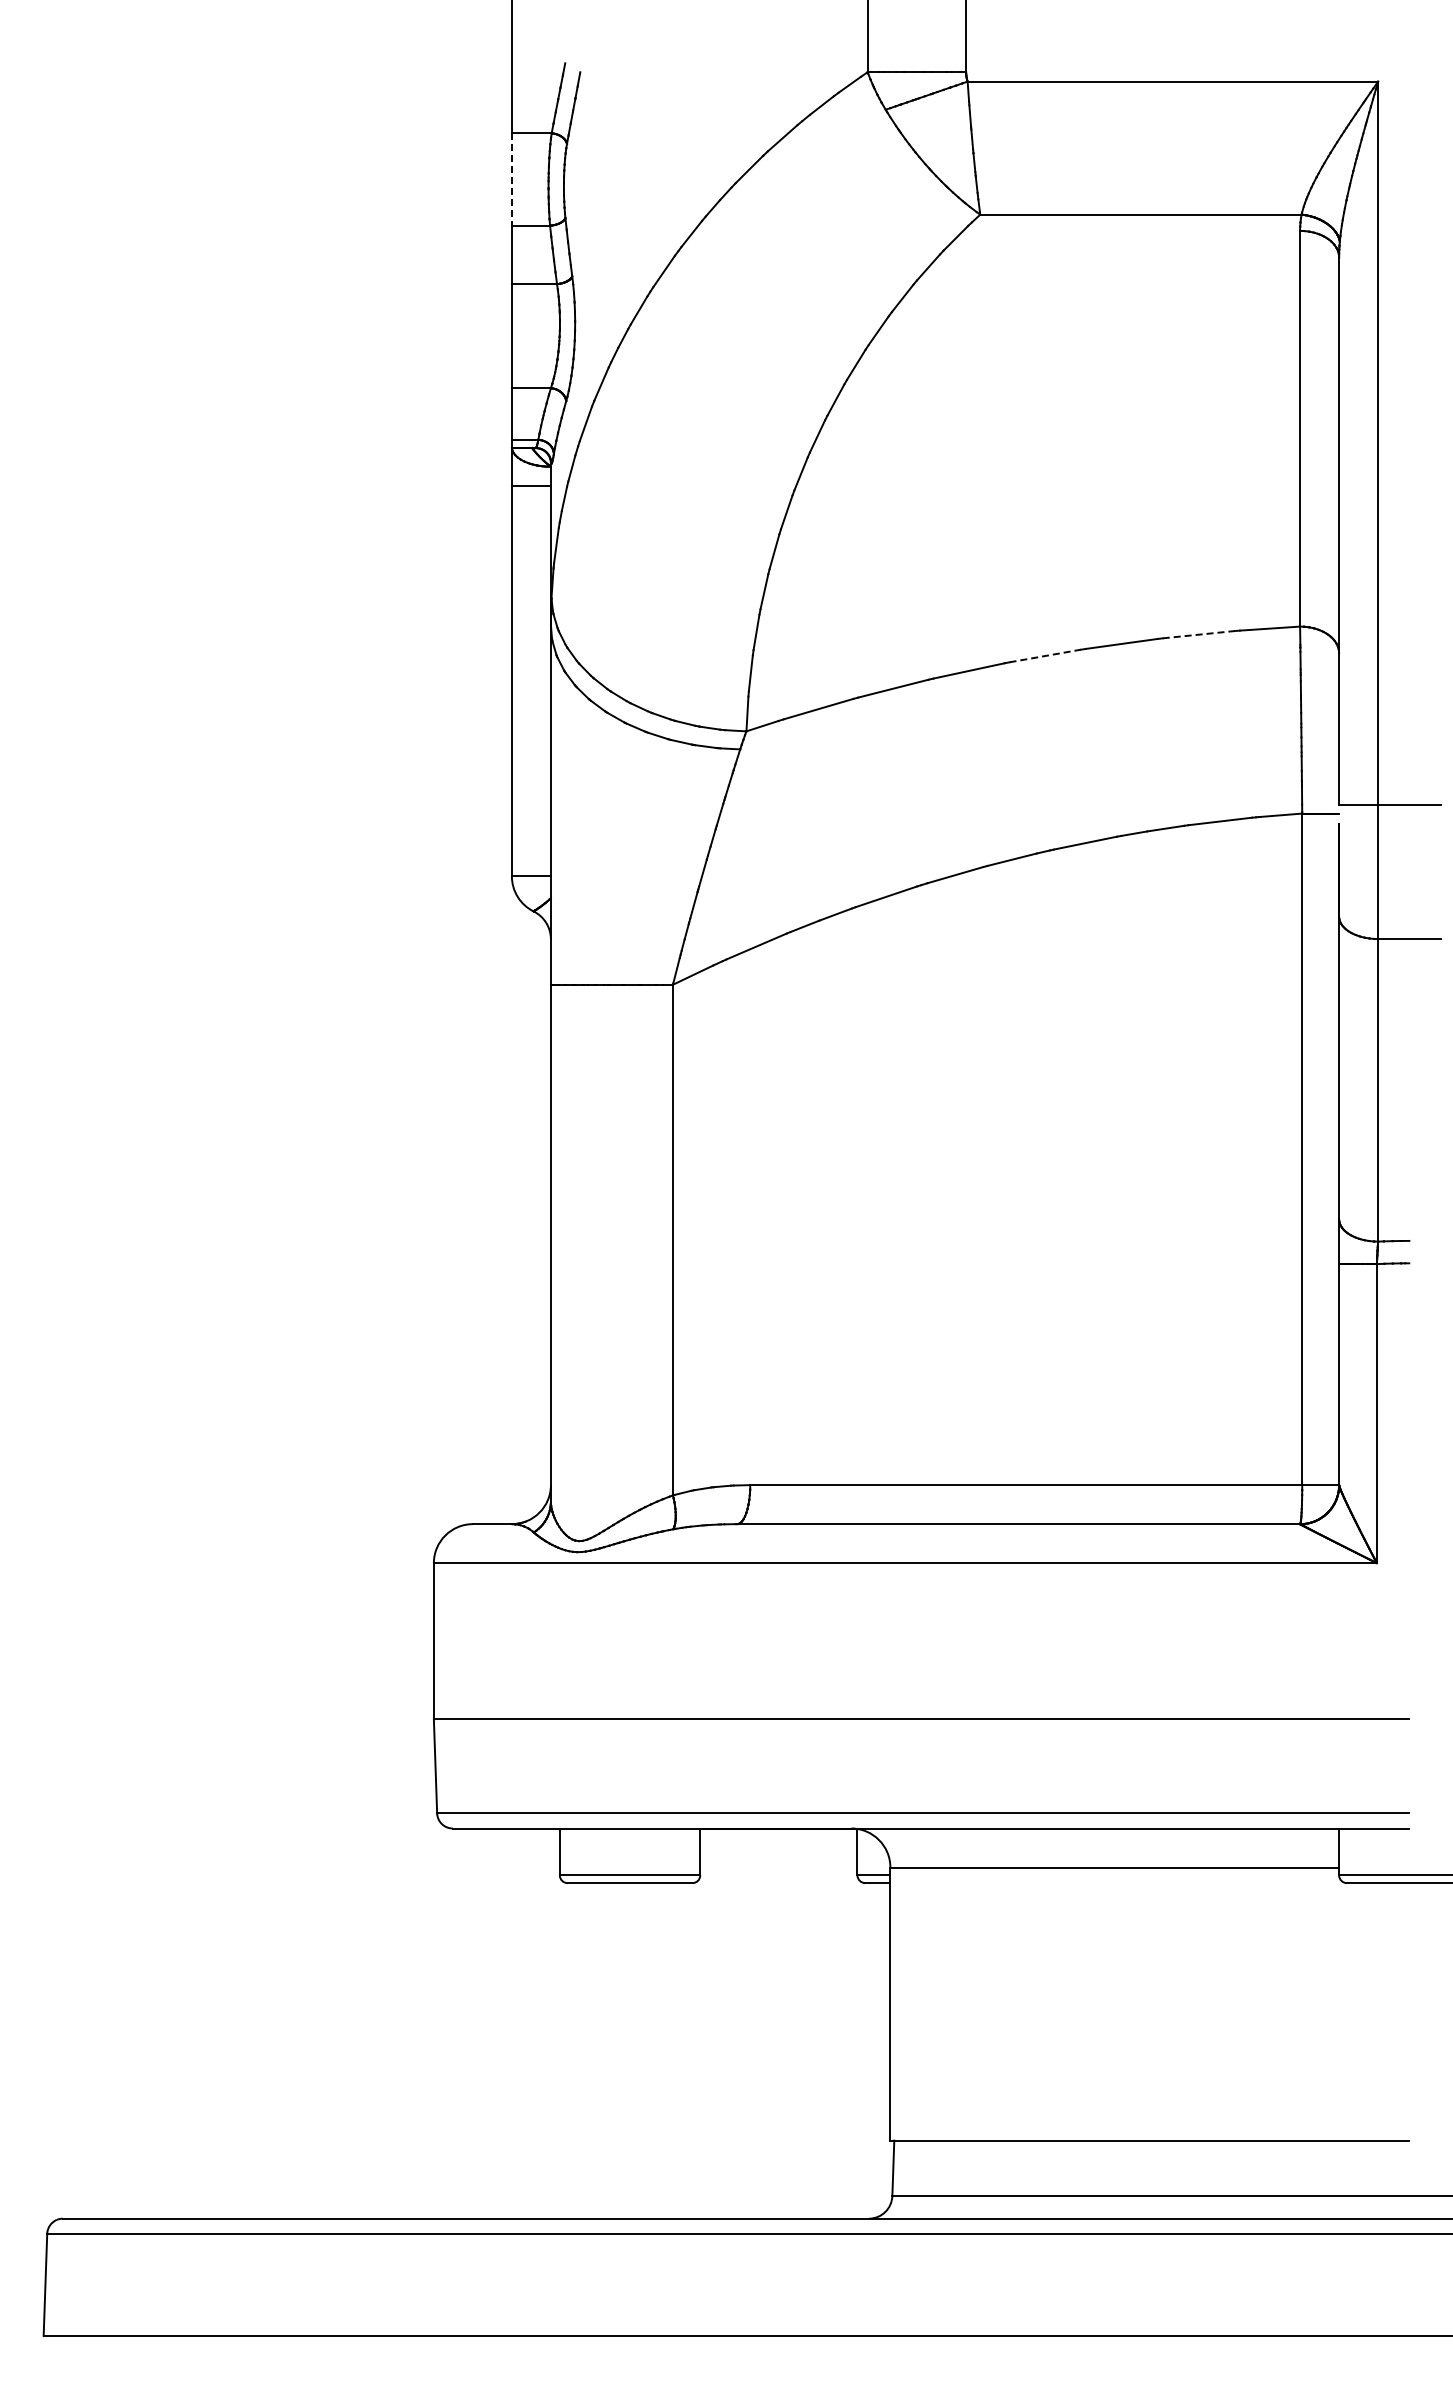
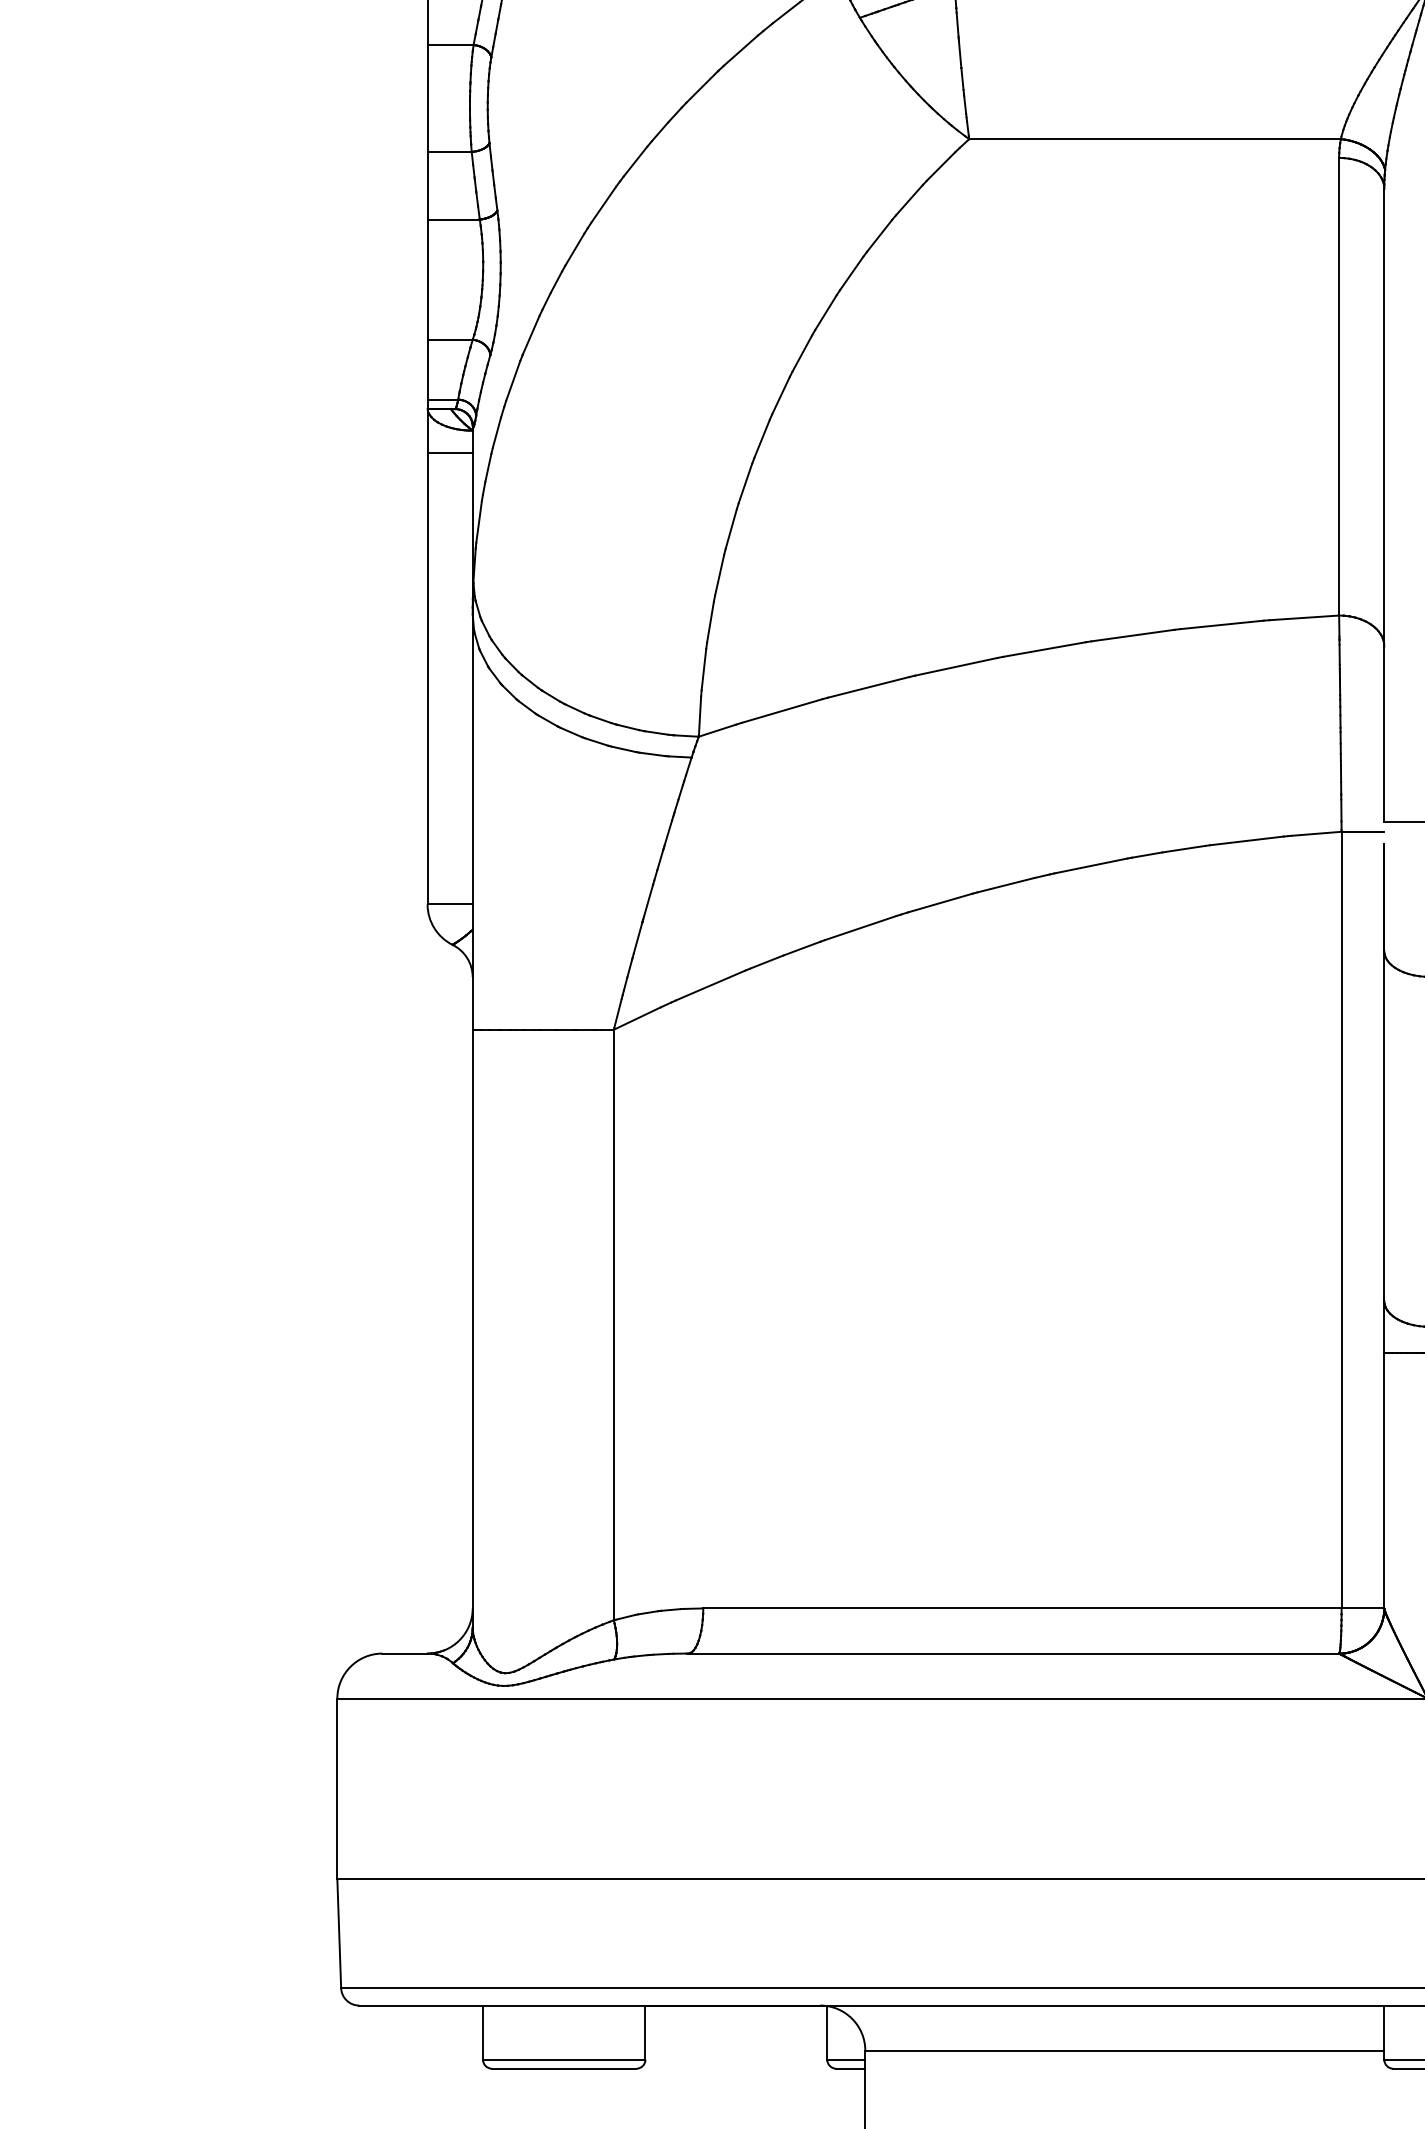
line: (511, 180) -> (427, 99), dashed -> solid
line: (1199, 634) -> (1222, 624), dashed -> solid
line: (1045, 655) -> (1044, 648), dashed -> solid

